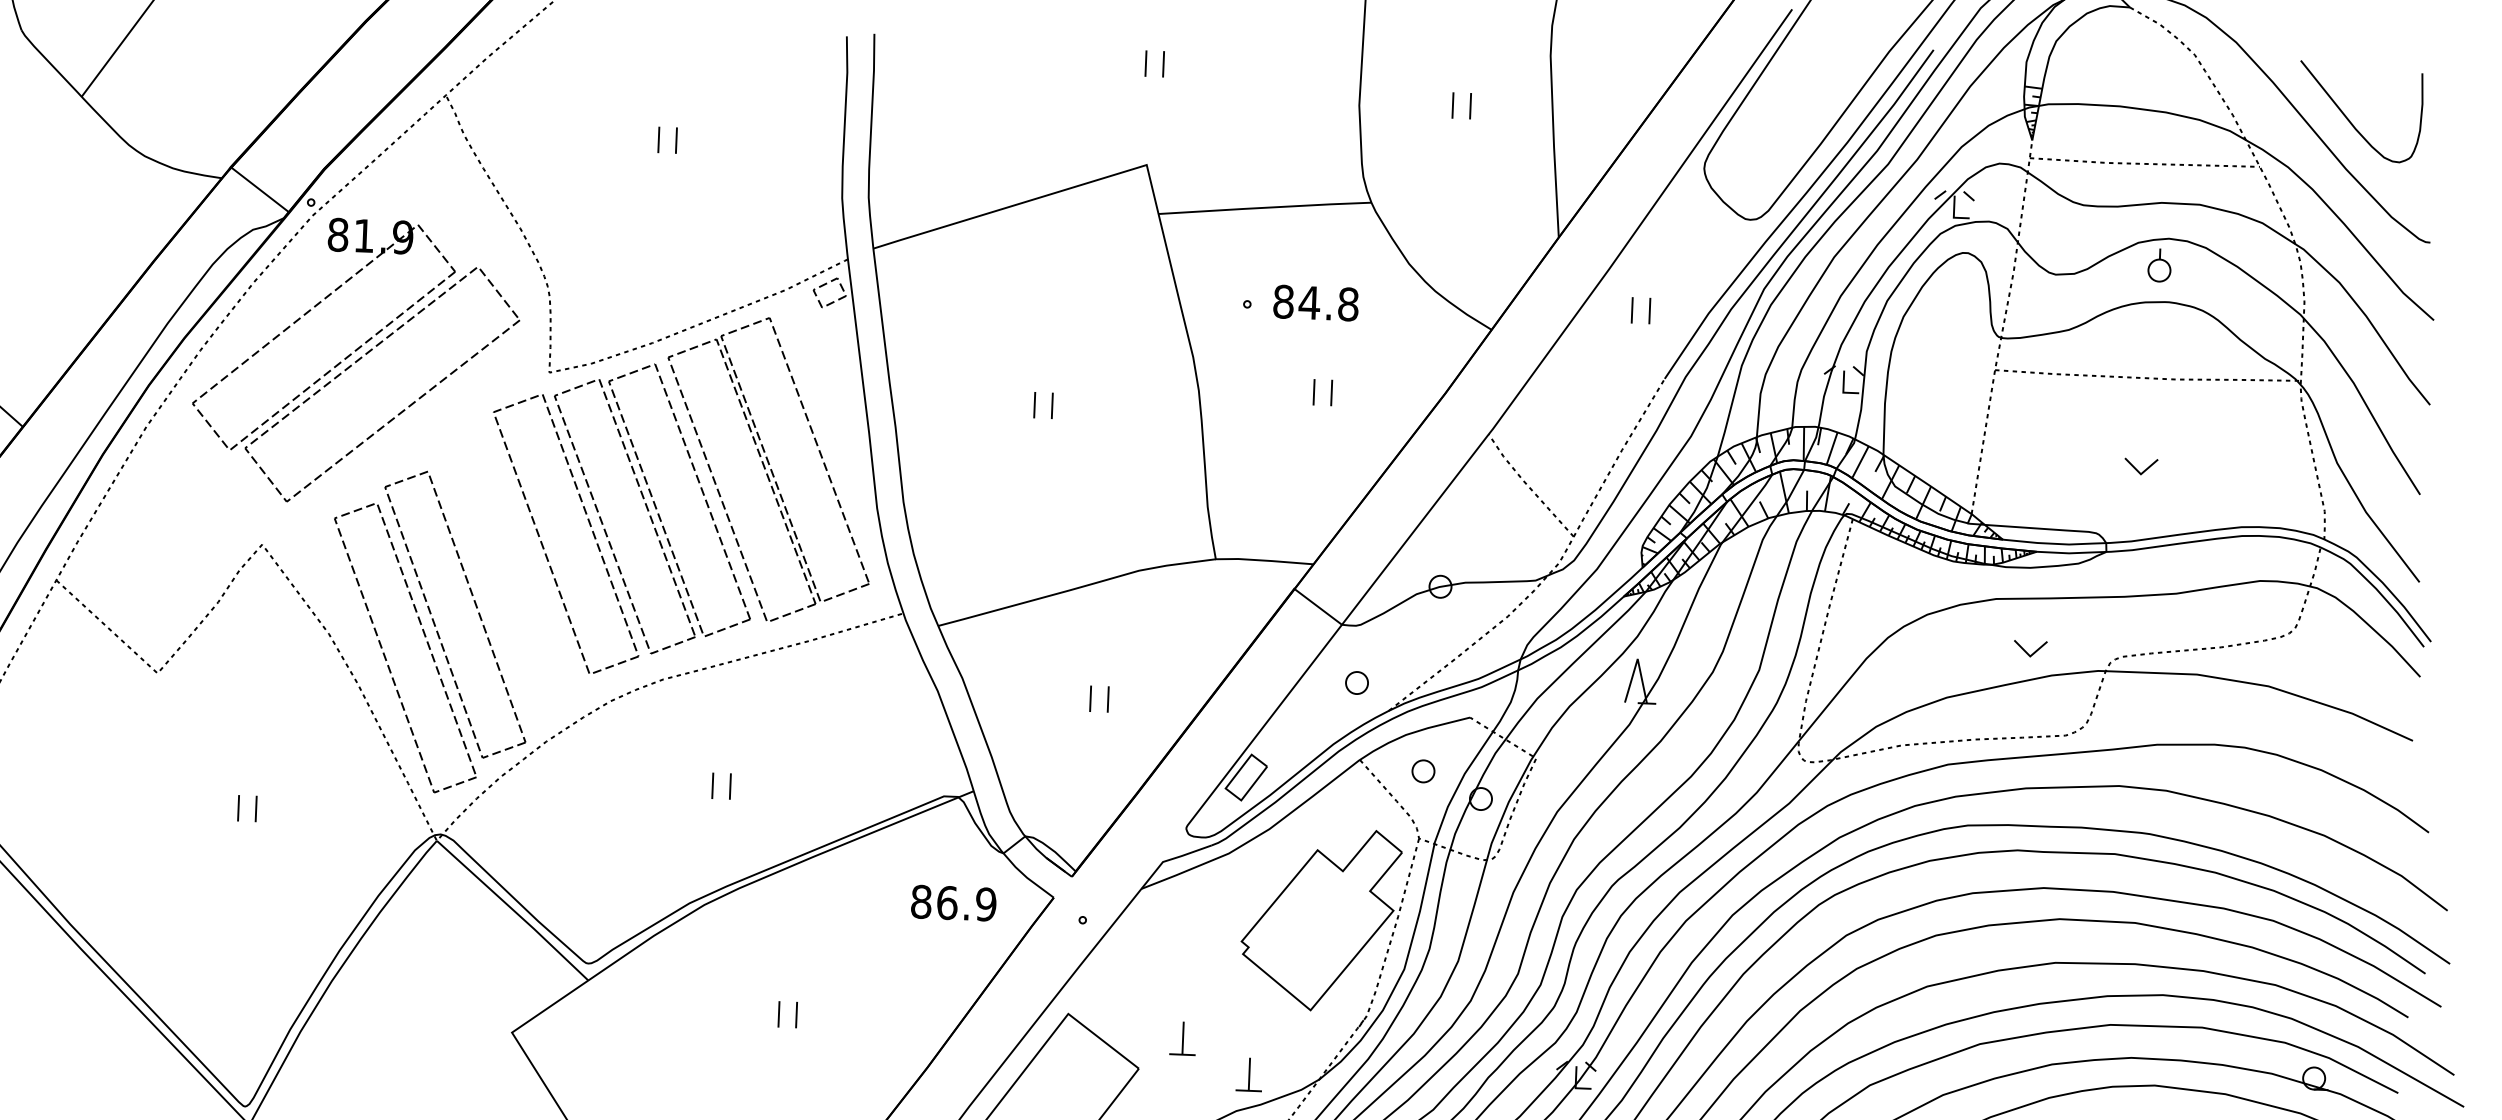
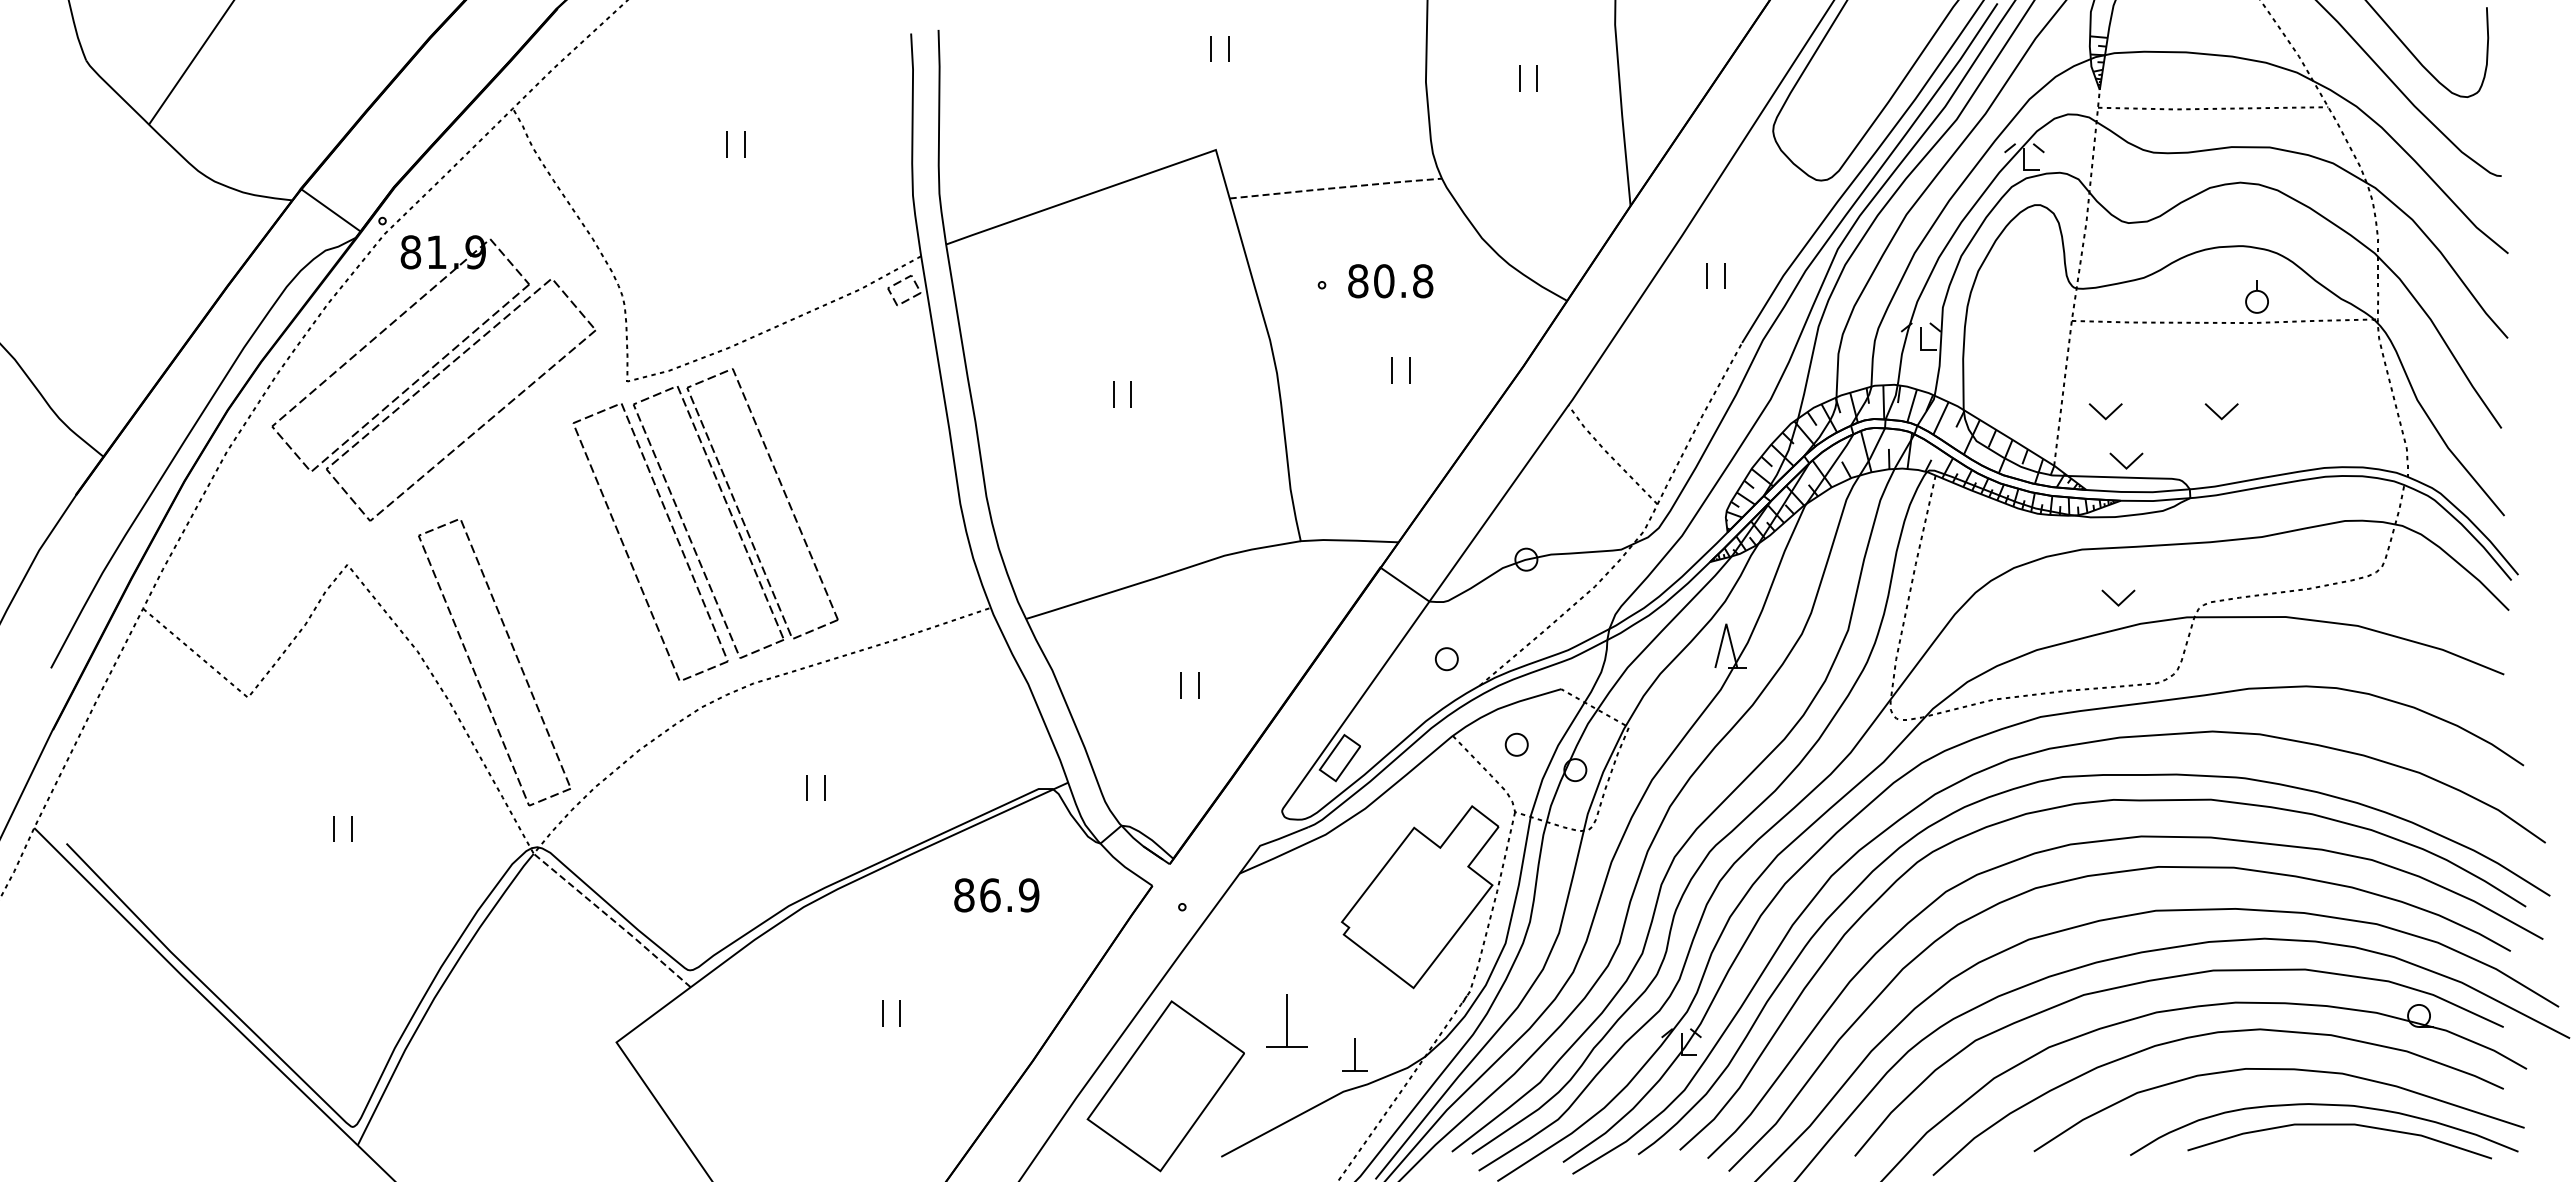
line: (1265, 208) -> (1336, 188), solid -> dashed
part: (2159, 265) -> (2256, 296), moved
text: (1308, 303) -> (1383, 281), 84.8 -> 80.8
part: (2025, 461) -> (2105, 411), added
part: (768, 469) -> (850, 469), removed
part: (2044, 511) -> (2126, 460), added
part: (475, 605) -> (562, 617), removed
text: (953, 903) -> (996, 895), moved
line: (513, 910) -> (613, 920), solid -> dashed
part: (1183, 1038) -> (1287, 1021), size x1.6

